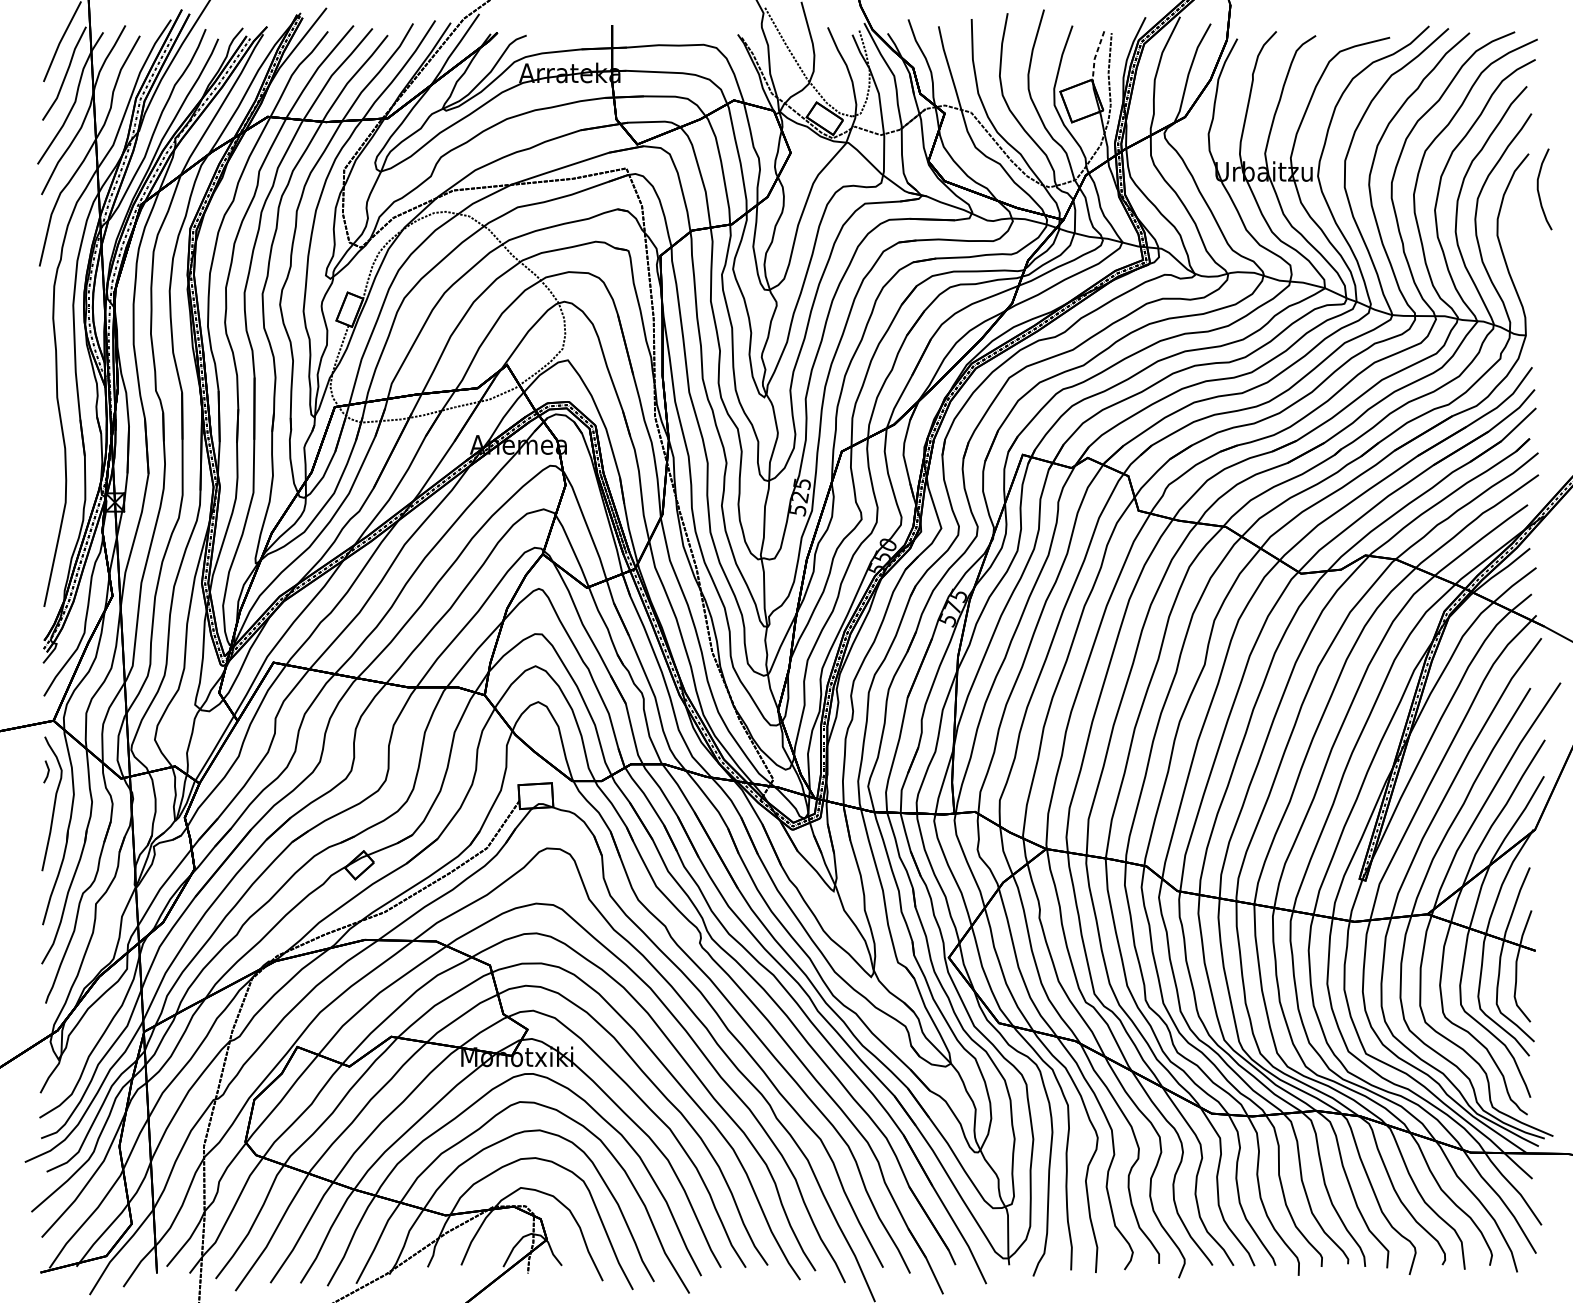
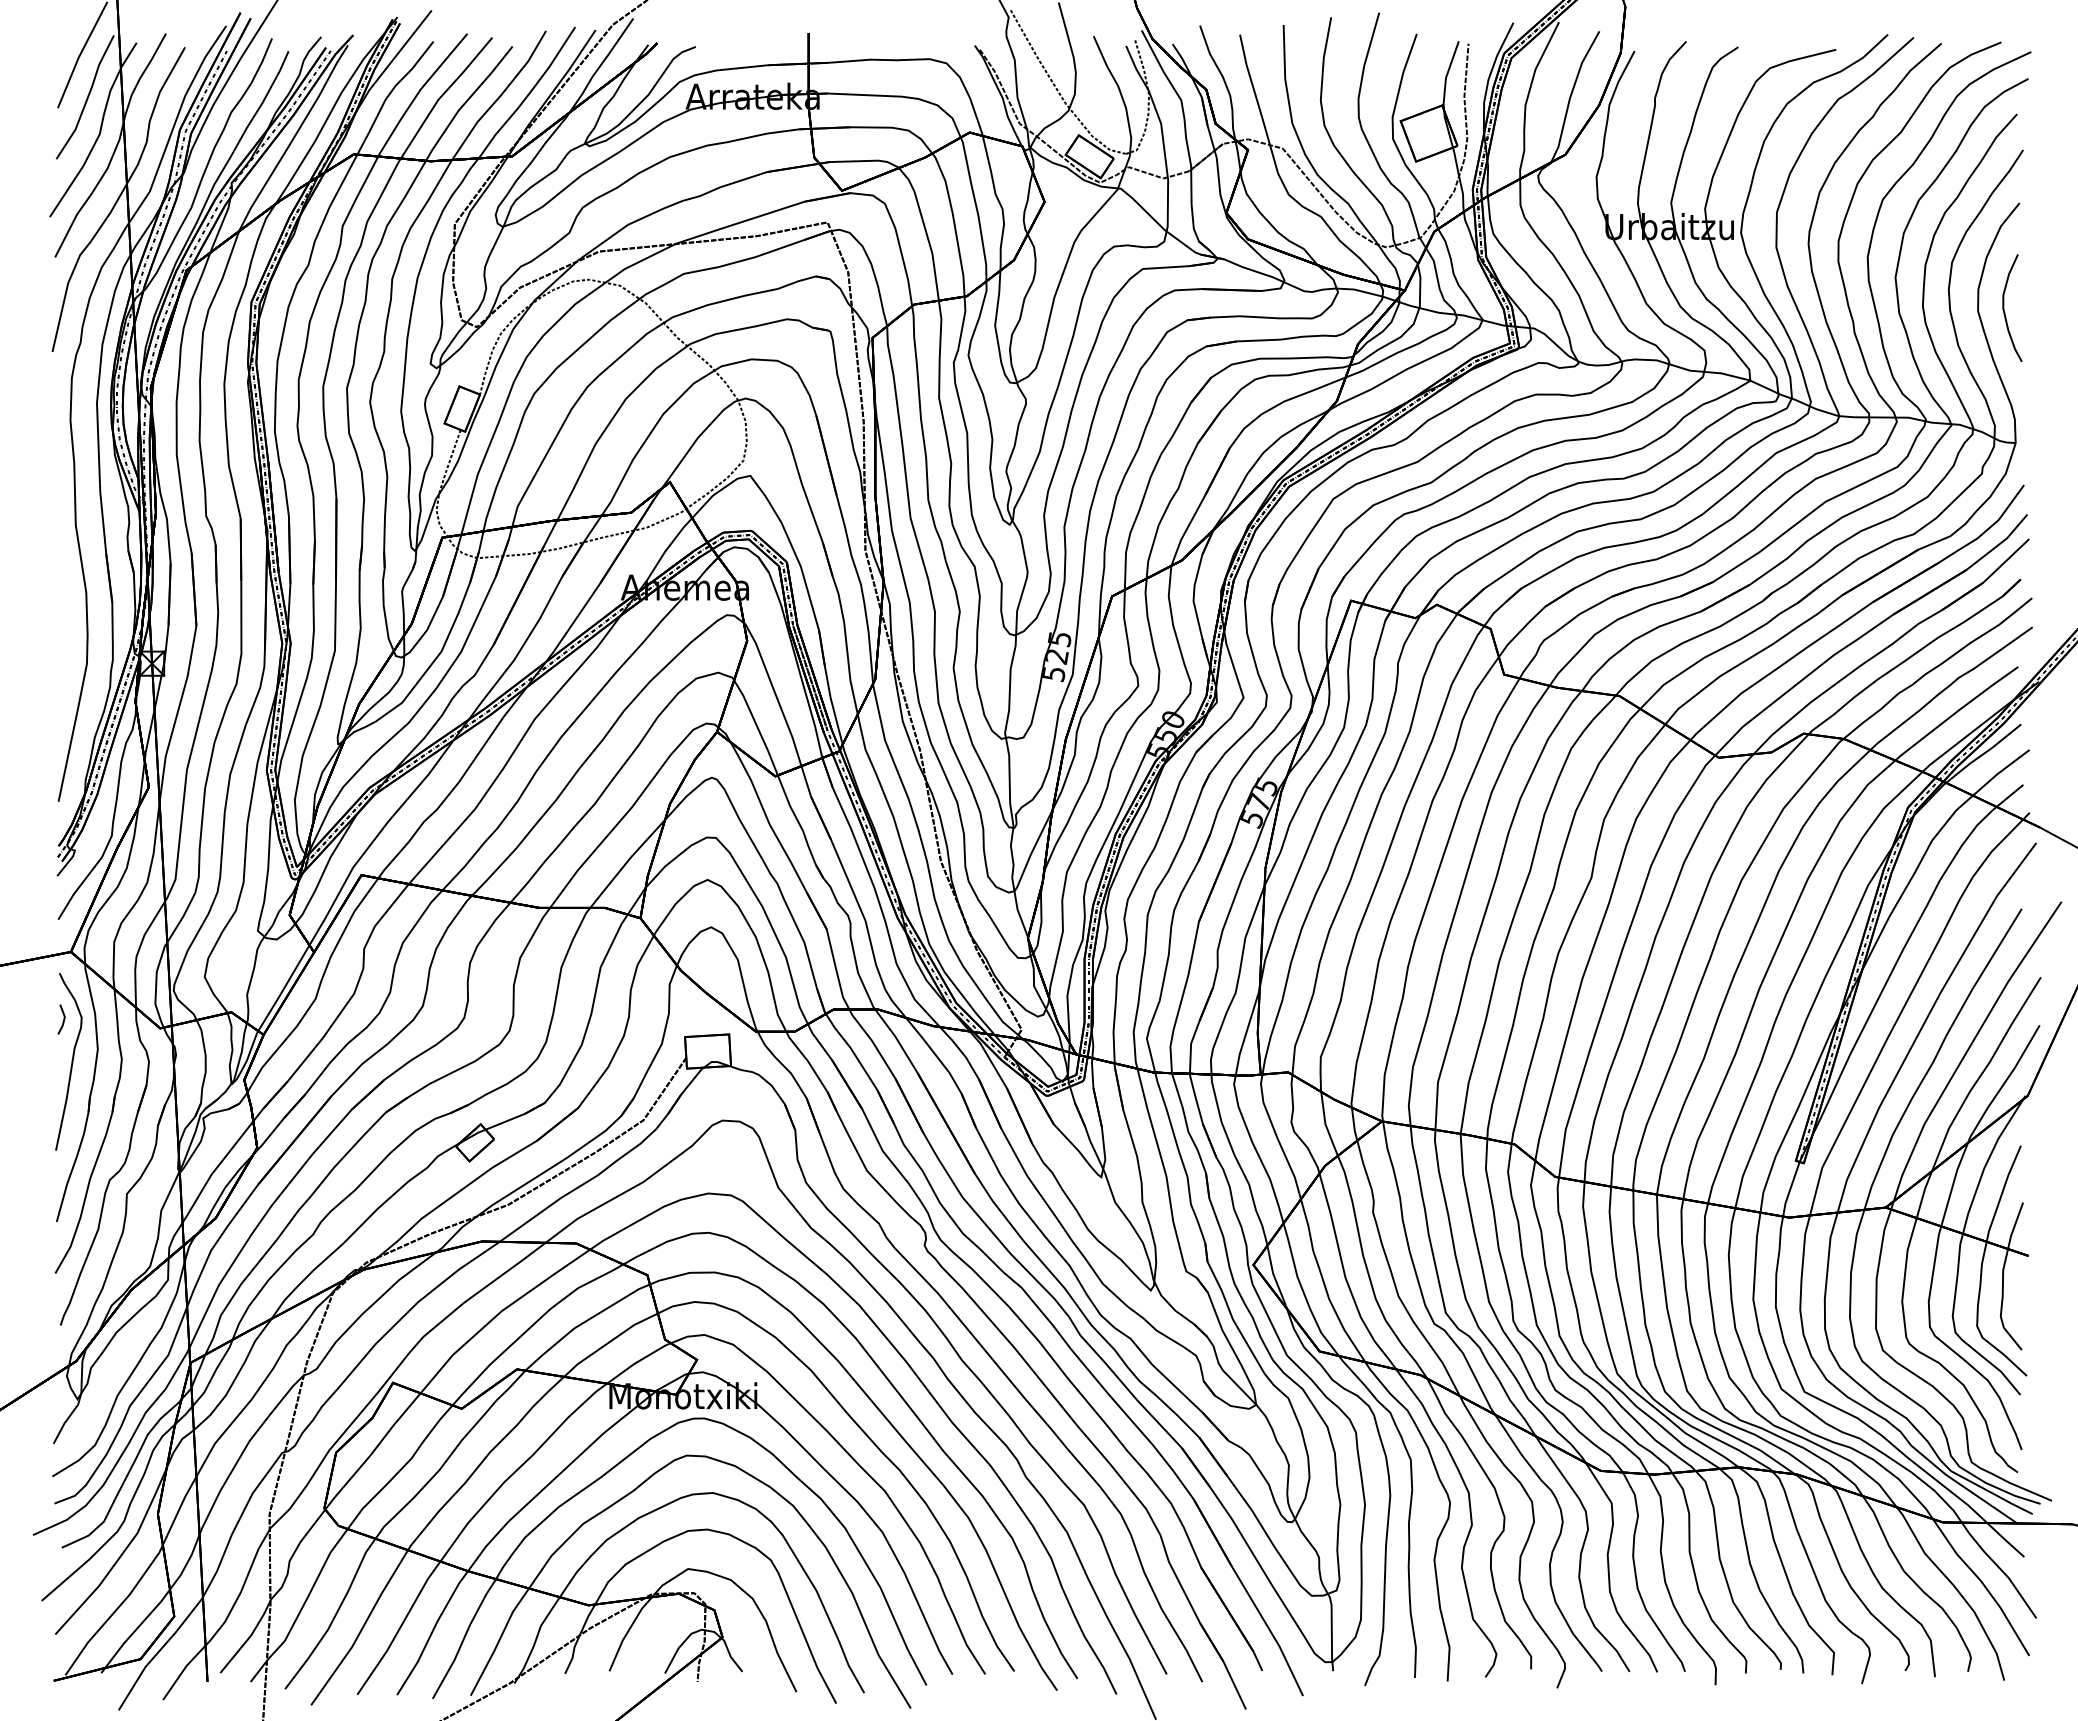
line: (1095, 58) -> (1446, 77), dashed -> solid
curve: (1538, 189) -> (2004, 308), moved

